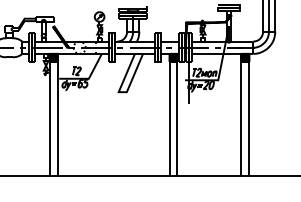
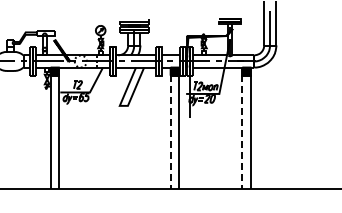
line: (169, 118) -> (170, 132), solid -> dashed
line: (241, 118) -> (242, 132), solid -> dashed

